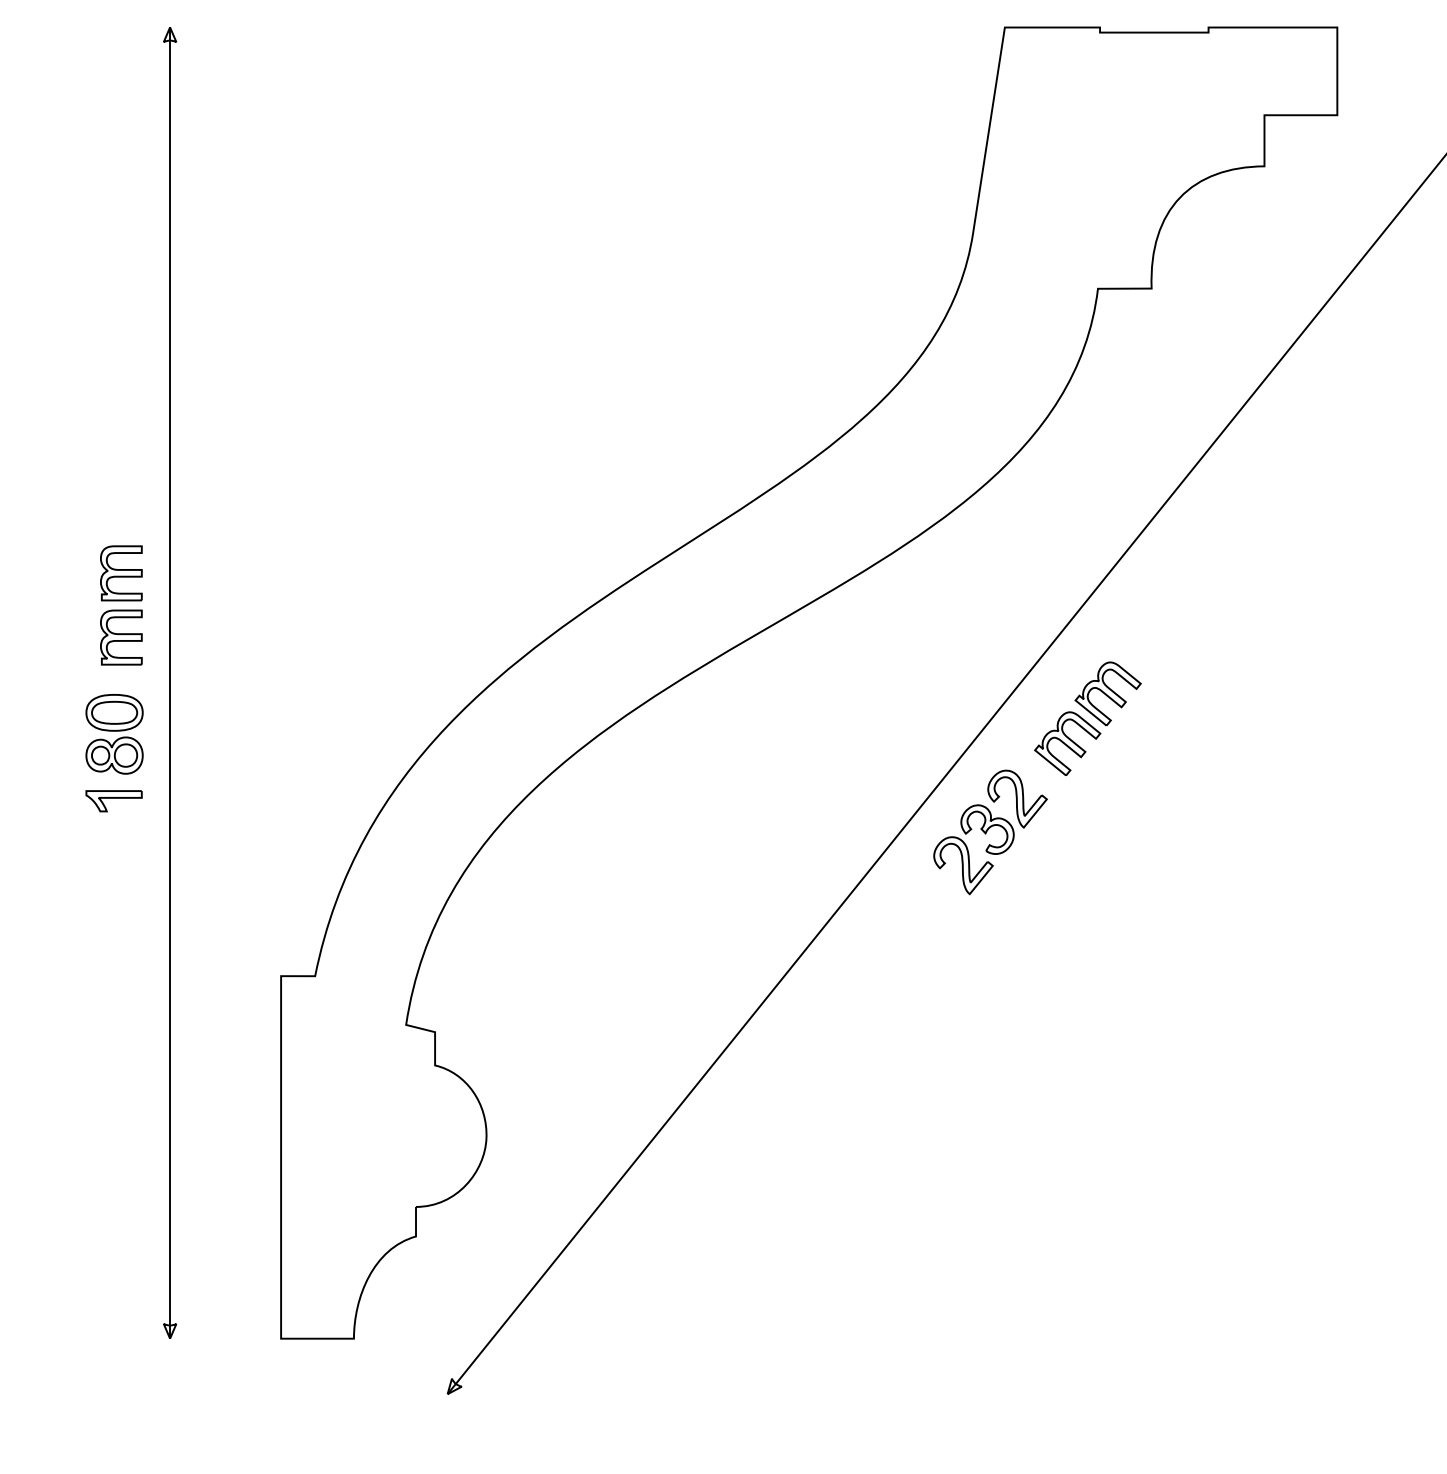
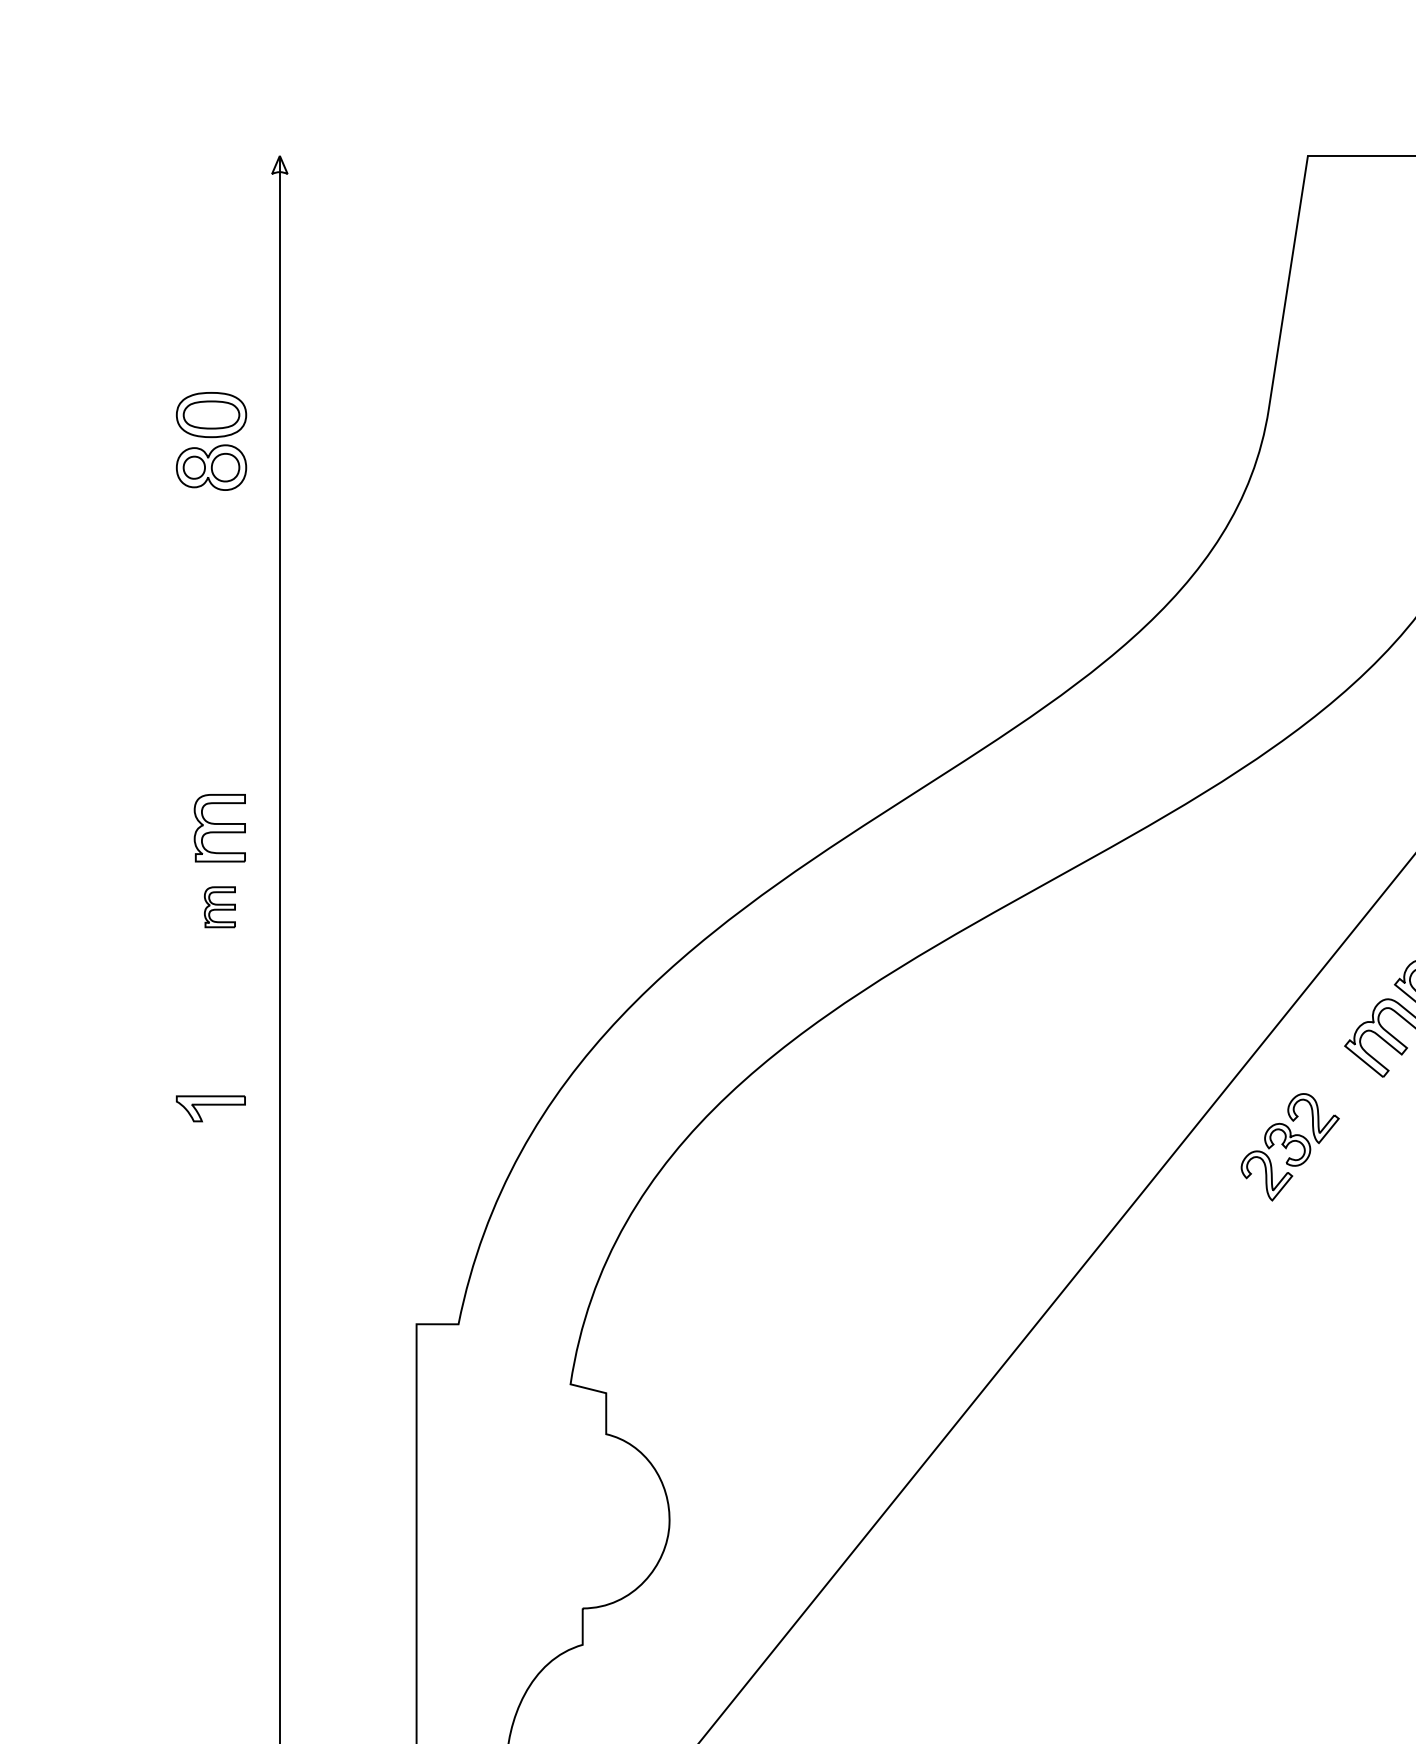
part: (121, 637) -> (220, 907), size x0.6
part: (114, 734) -> (211, 441), moved
part: (990, 832) -> (1290, 1147), size x0.7

